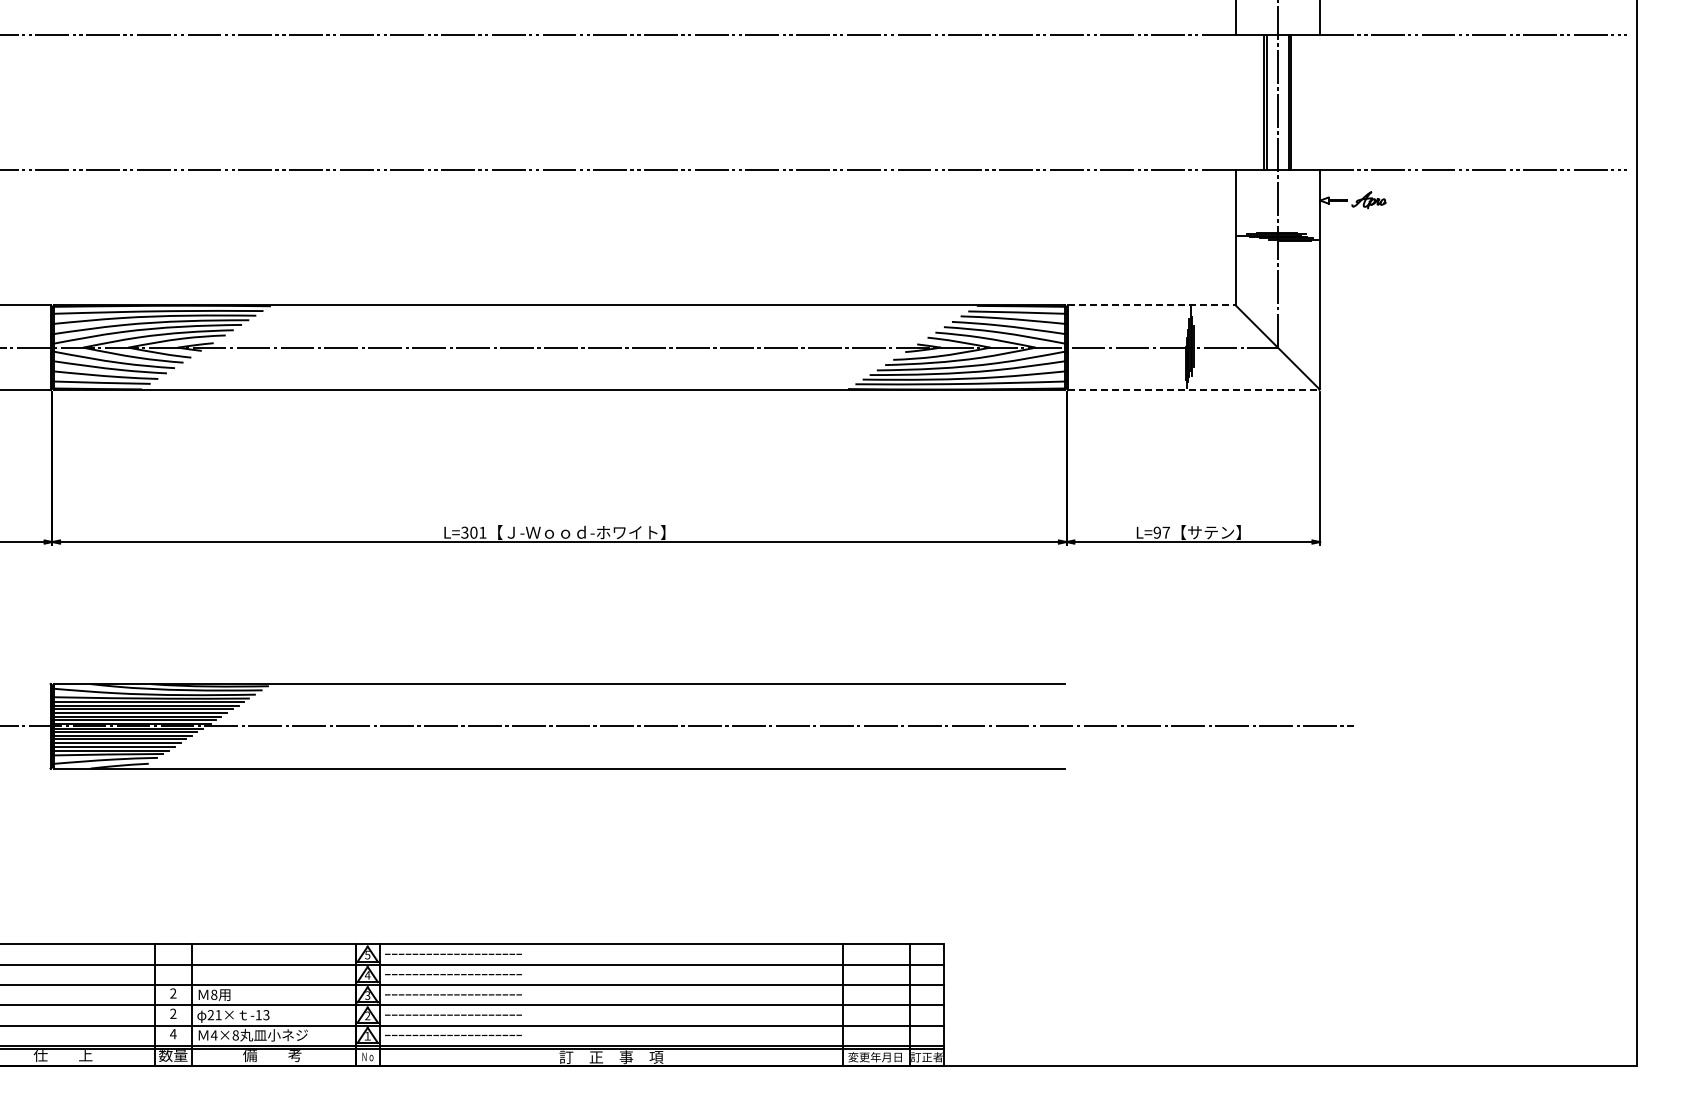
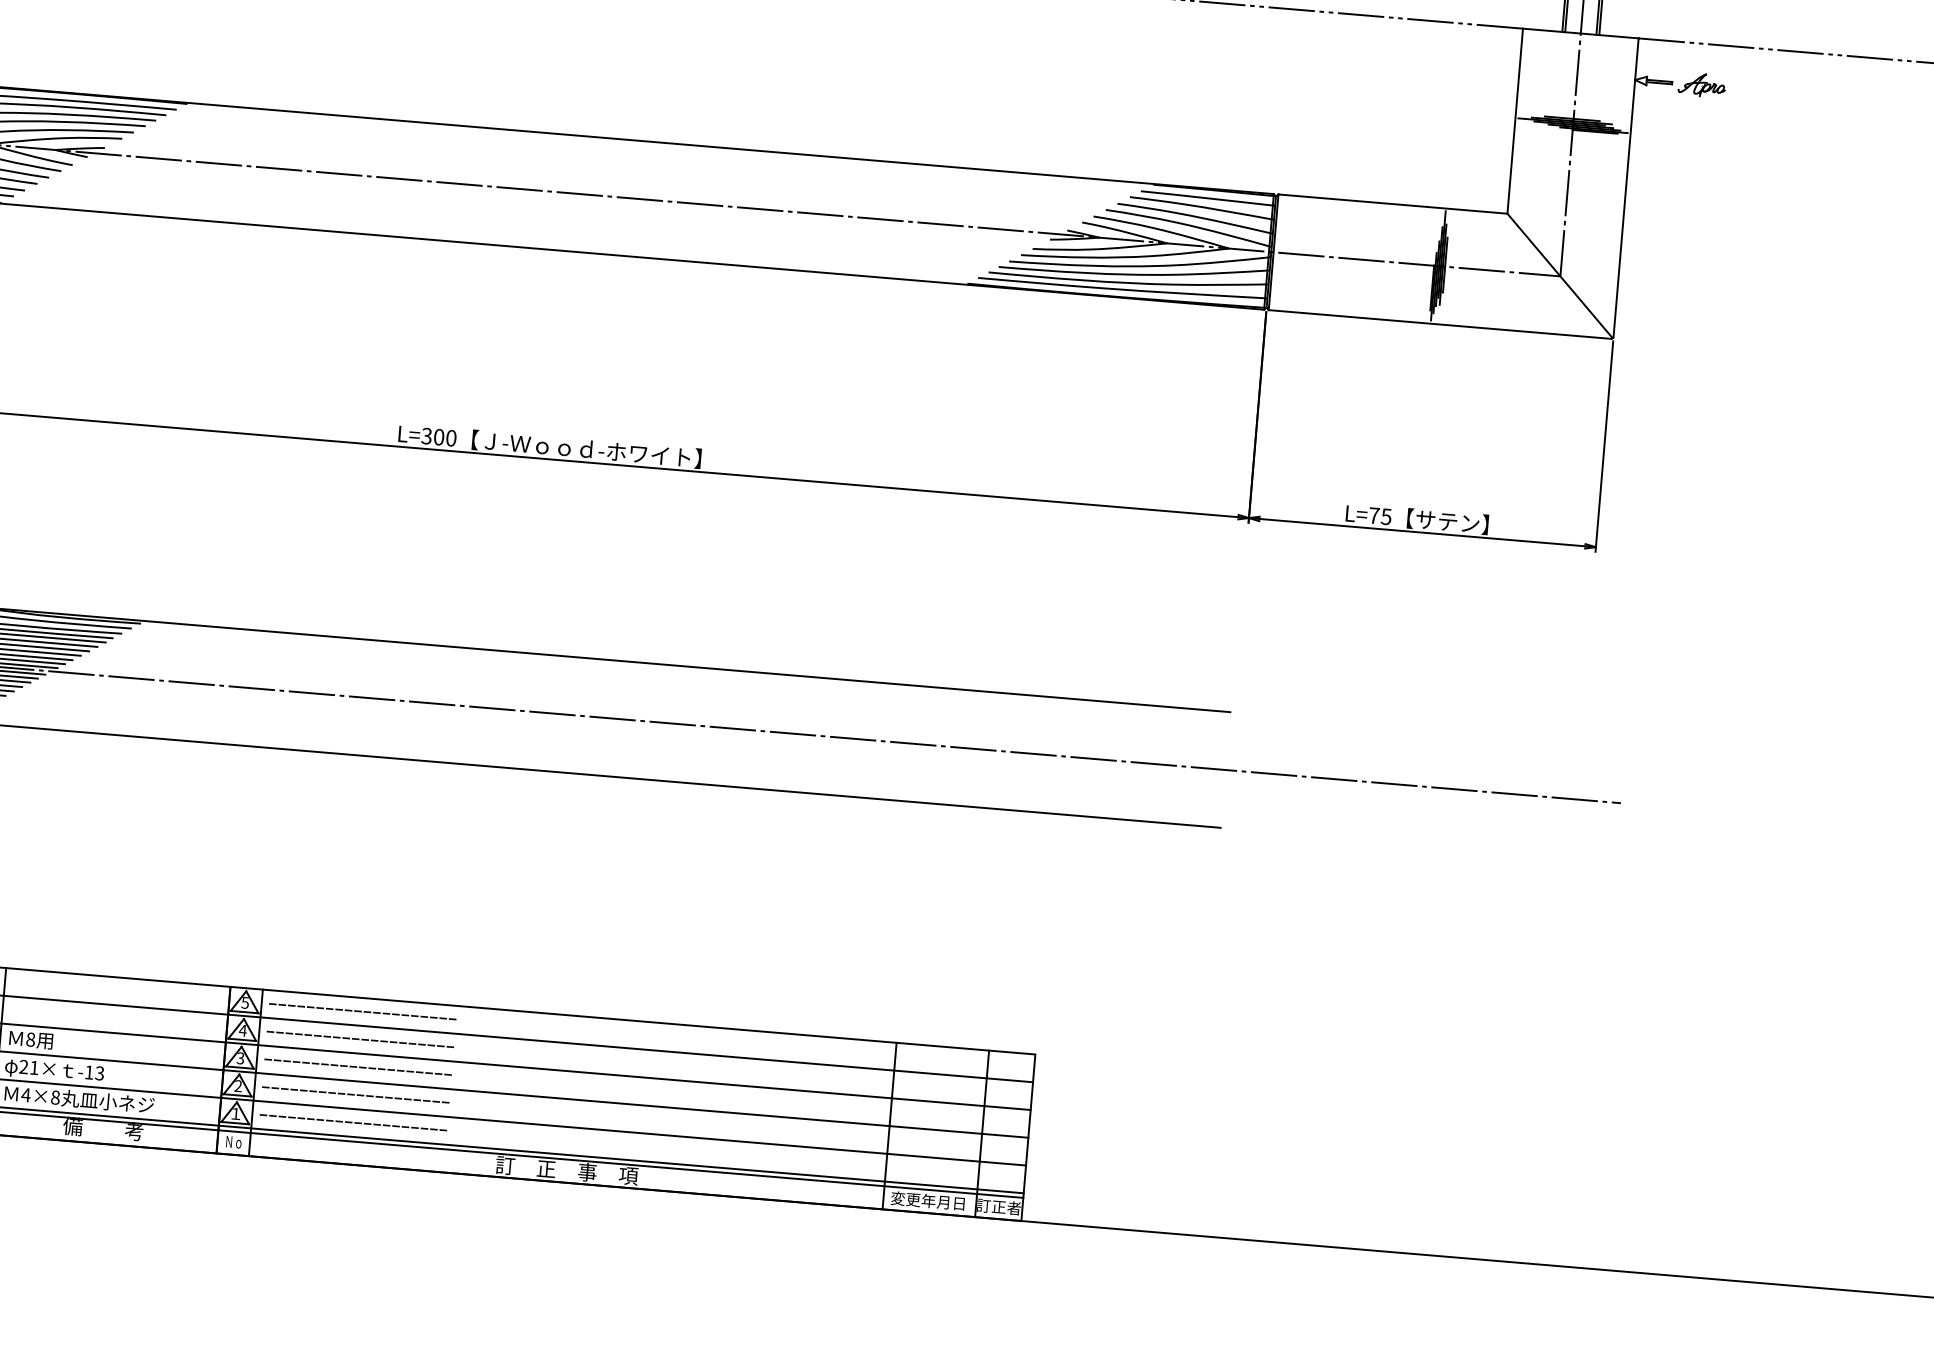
line: (1151, 305) -> (1392, 204), dashed -> solid
line: (1193, 389) -> (1440, 323), dashed -> solid
text: (482, 532) -> (450, 437), L=301 -> L=300
text: (1161, 532) -> (1379, 515), L=97 -> L=75

